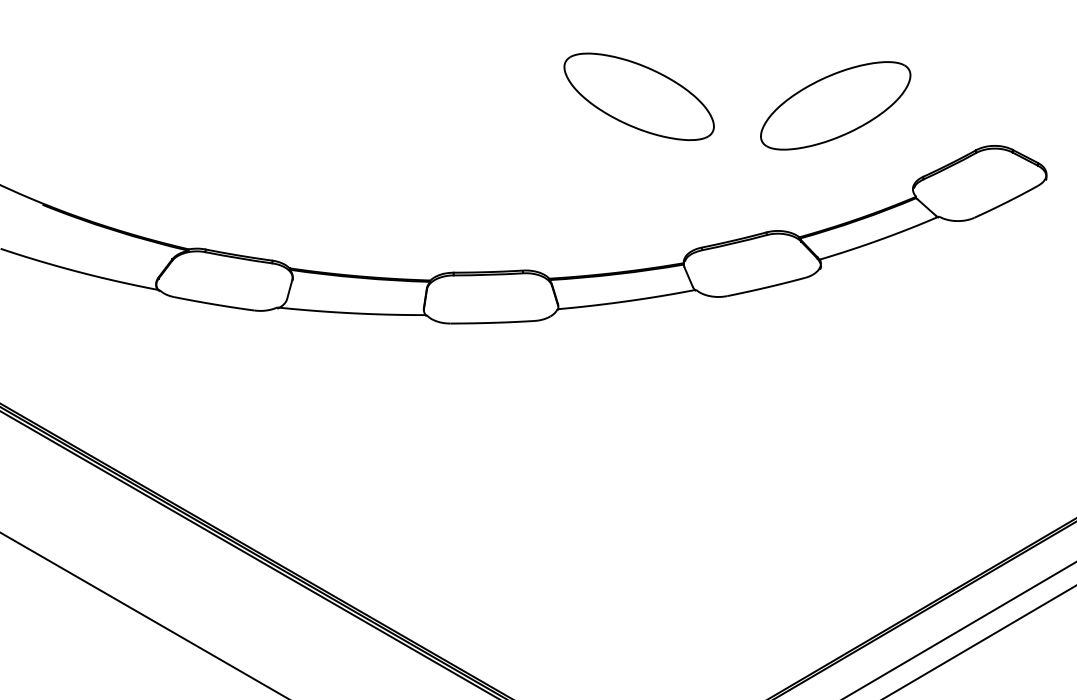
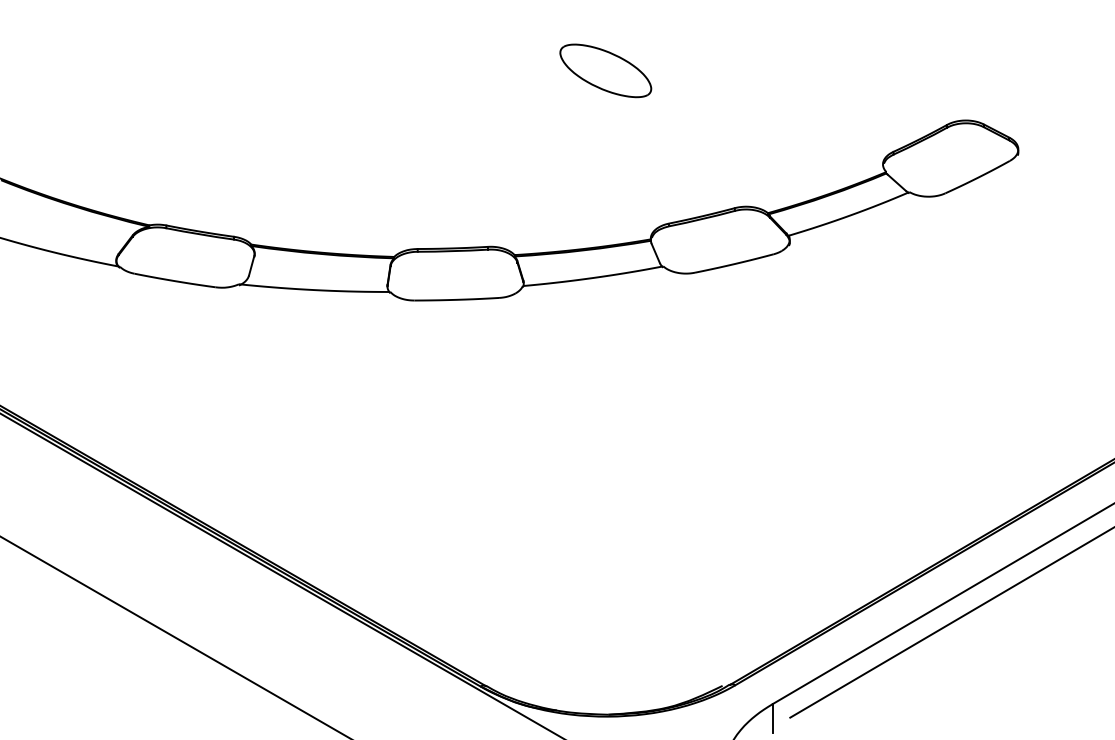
part: (639, 96) -> (605, 70), size x0.6
part: (835, 105) -> (804, 79), removed

